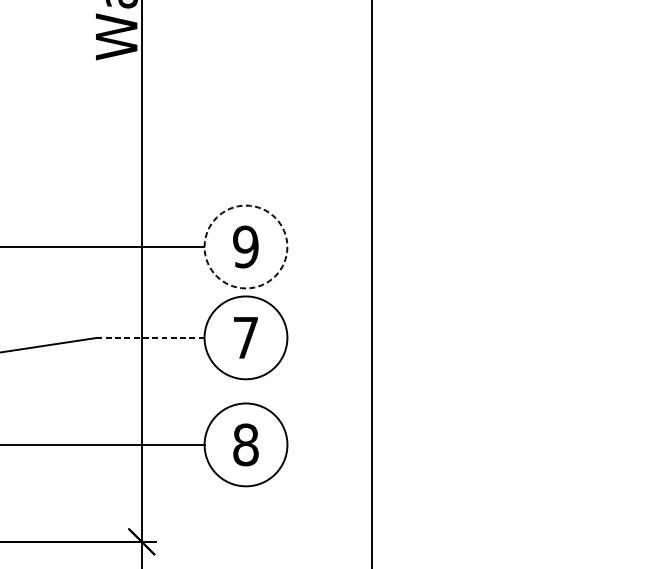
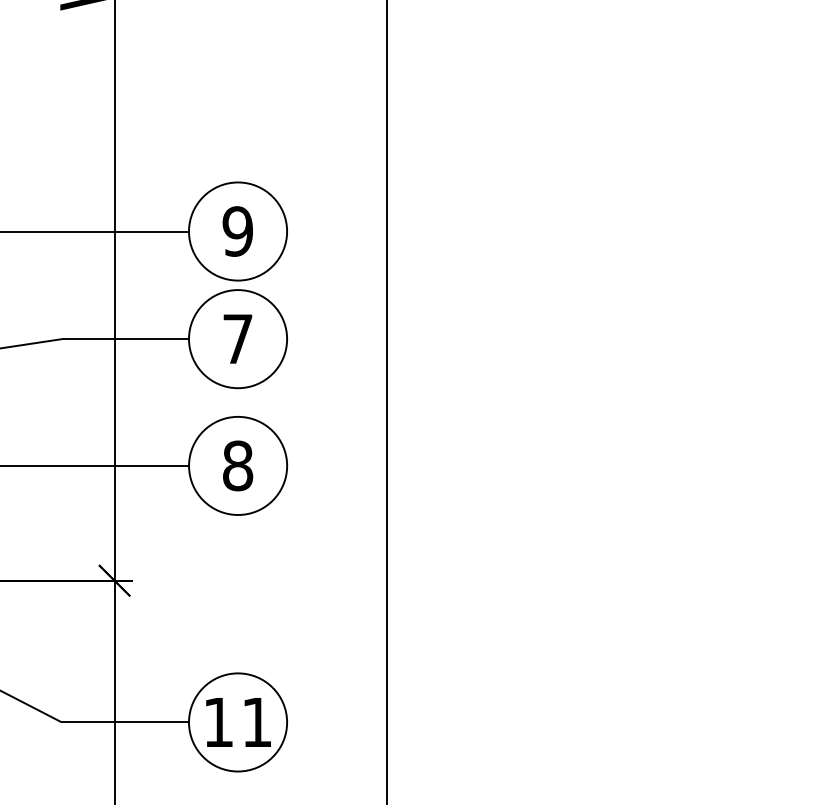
circle: (246, 246) -> (238, 231), dashed -> solid
line: (150, 338) -> (125, 339), dashed -> solid

